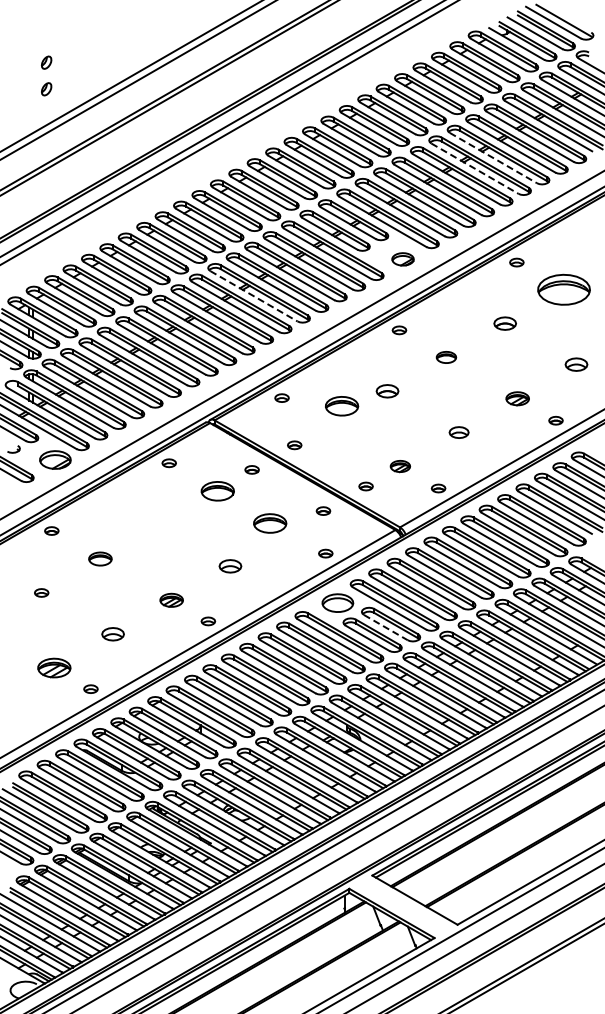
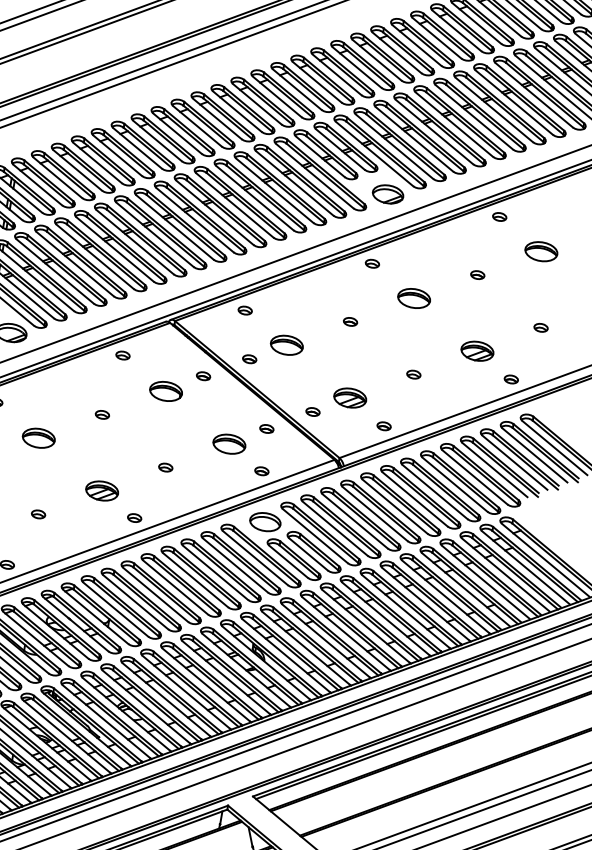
line: (493, 158) -> (494, 110), dashed -> solid
line: (475, 168) -> (474, 117), dashed -> solid
part: (402, 259) -> (387, 194), size x1.43
part: (563, 289) -> (541, 251), size x0.62
line: (254, 296) -> (235, 205), dashed -> solid
part: (504, 323) -> (477, 274), size x0.62
part: (446, 357) -> (414, 298), size x1.67
part: (576, 364) -> (541, 327), size x0.62
part: (387, 391) -> (350, 322), size x0.62
part: (517, 398) -> (477, 351), size x1.43
part: (342, 406) -> (287, 345), moved
part: (458, 432) -> (413, 374), size x0.71
part: (400, 466) -> (350, 398), size x1.67
part: (270, 523) -> (229, 444), moved
part: (158, 524) -> (101, 414), added
part: (100, 558) -> (39, 437), size x1.43
part: (230, 566) -> (165, 467), size x0.62
part: (171, 600) -> (101, 491), size x1.43
line: (386, 627) -> (309, 554), dashed -> solid
part: (112, 633) -> (38, 513), size x0.62

